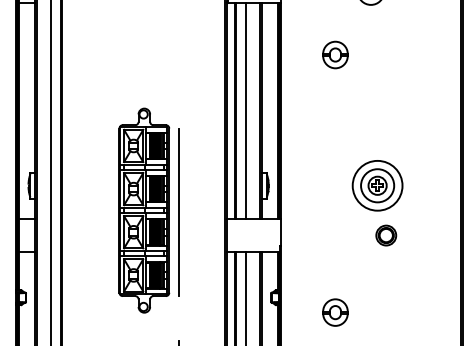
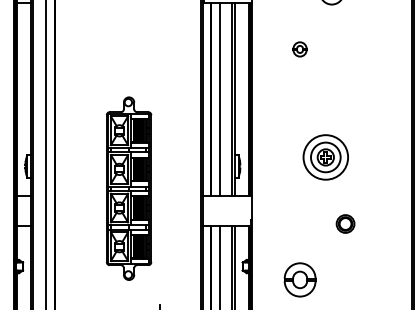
part: (334, 55) -> (299, 49), size x0.6
part: (377, 185) -> (325, 157), moved
line: (179, 212) -> (160, 190), removed
part: (386, 235) -> (345, 223), moved
part: (334, 312) -> (299, 279), size x1.4

